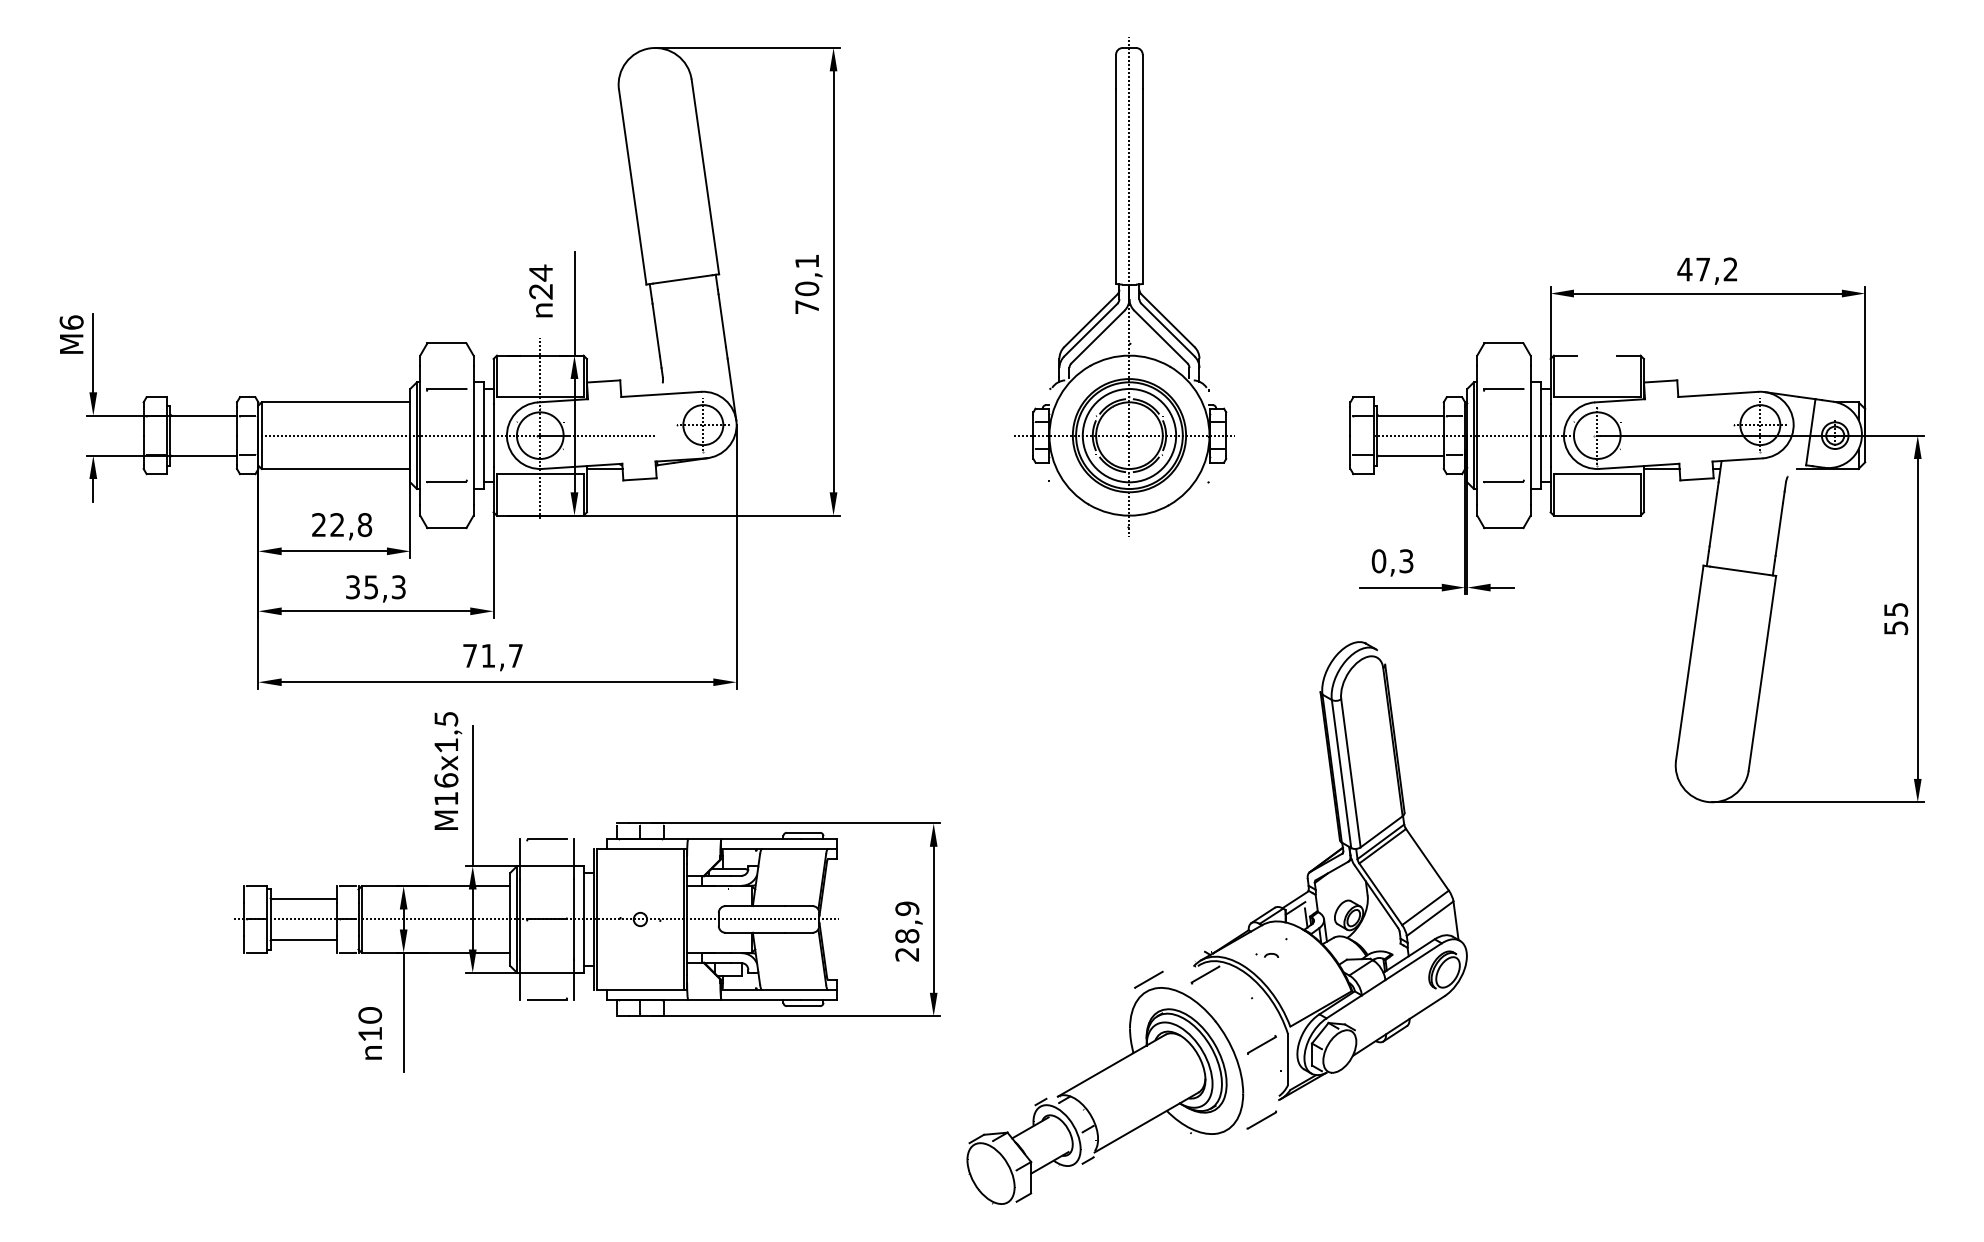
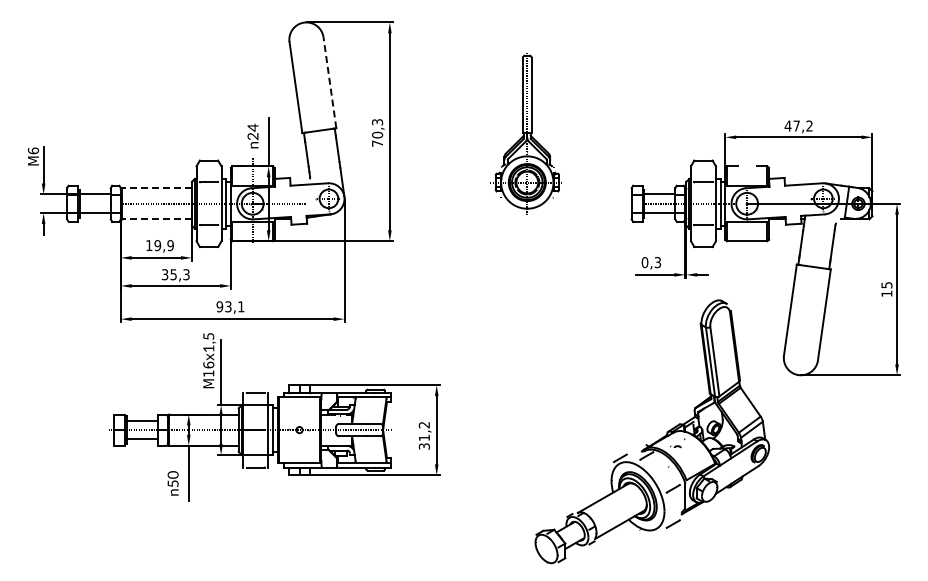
line: (704, 176) -> (329, 82), solid -> dashed
text: (807, 261) -> (377, 122), 70,1 -> 70,3
part: (1121, 283) -> (524, 132), size x0.7
line: (336, 402) -> (157, 188), solid -> dashed
line: (336, 469) -> (157, 219), solid -> dashed
text: (341, 524) -> (159, 245), 22,8 -> 19,9
text: (1895, 627) -> (886, 293), 55 -> 15
text: (492, 655) -> (230, 306), 71,7 -> 93,1
text: (905, 930) -> (423, 435), 28,9 -> 31,2
part: (1226, 941) -> (656, 440), moved
text: (368, 1033) -> (172, 483), 10 -> 50

